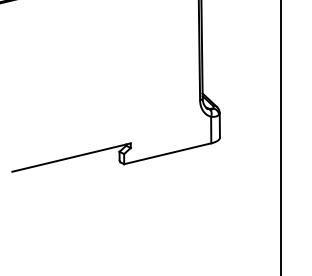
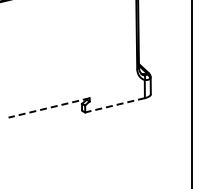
line: (168, 154) -> (115, 105), solid -> dashed
line: (72, 156) -> (49, 107), solid -> dashed

